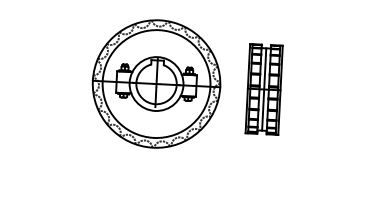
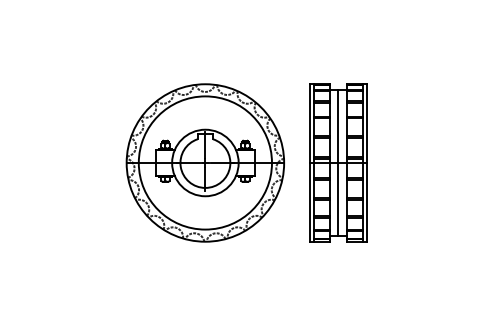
part: (264, 89) -> (338, 162), size x1.43

